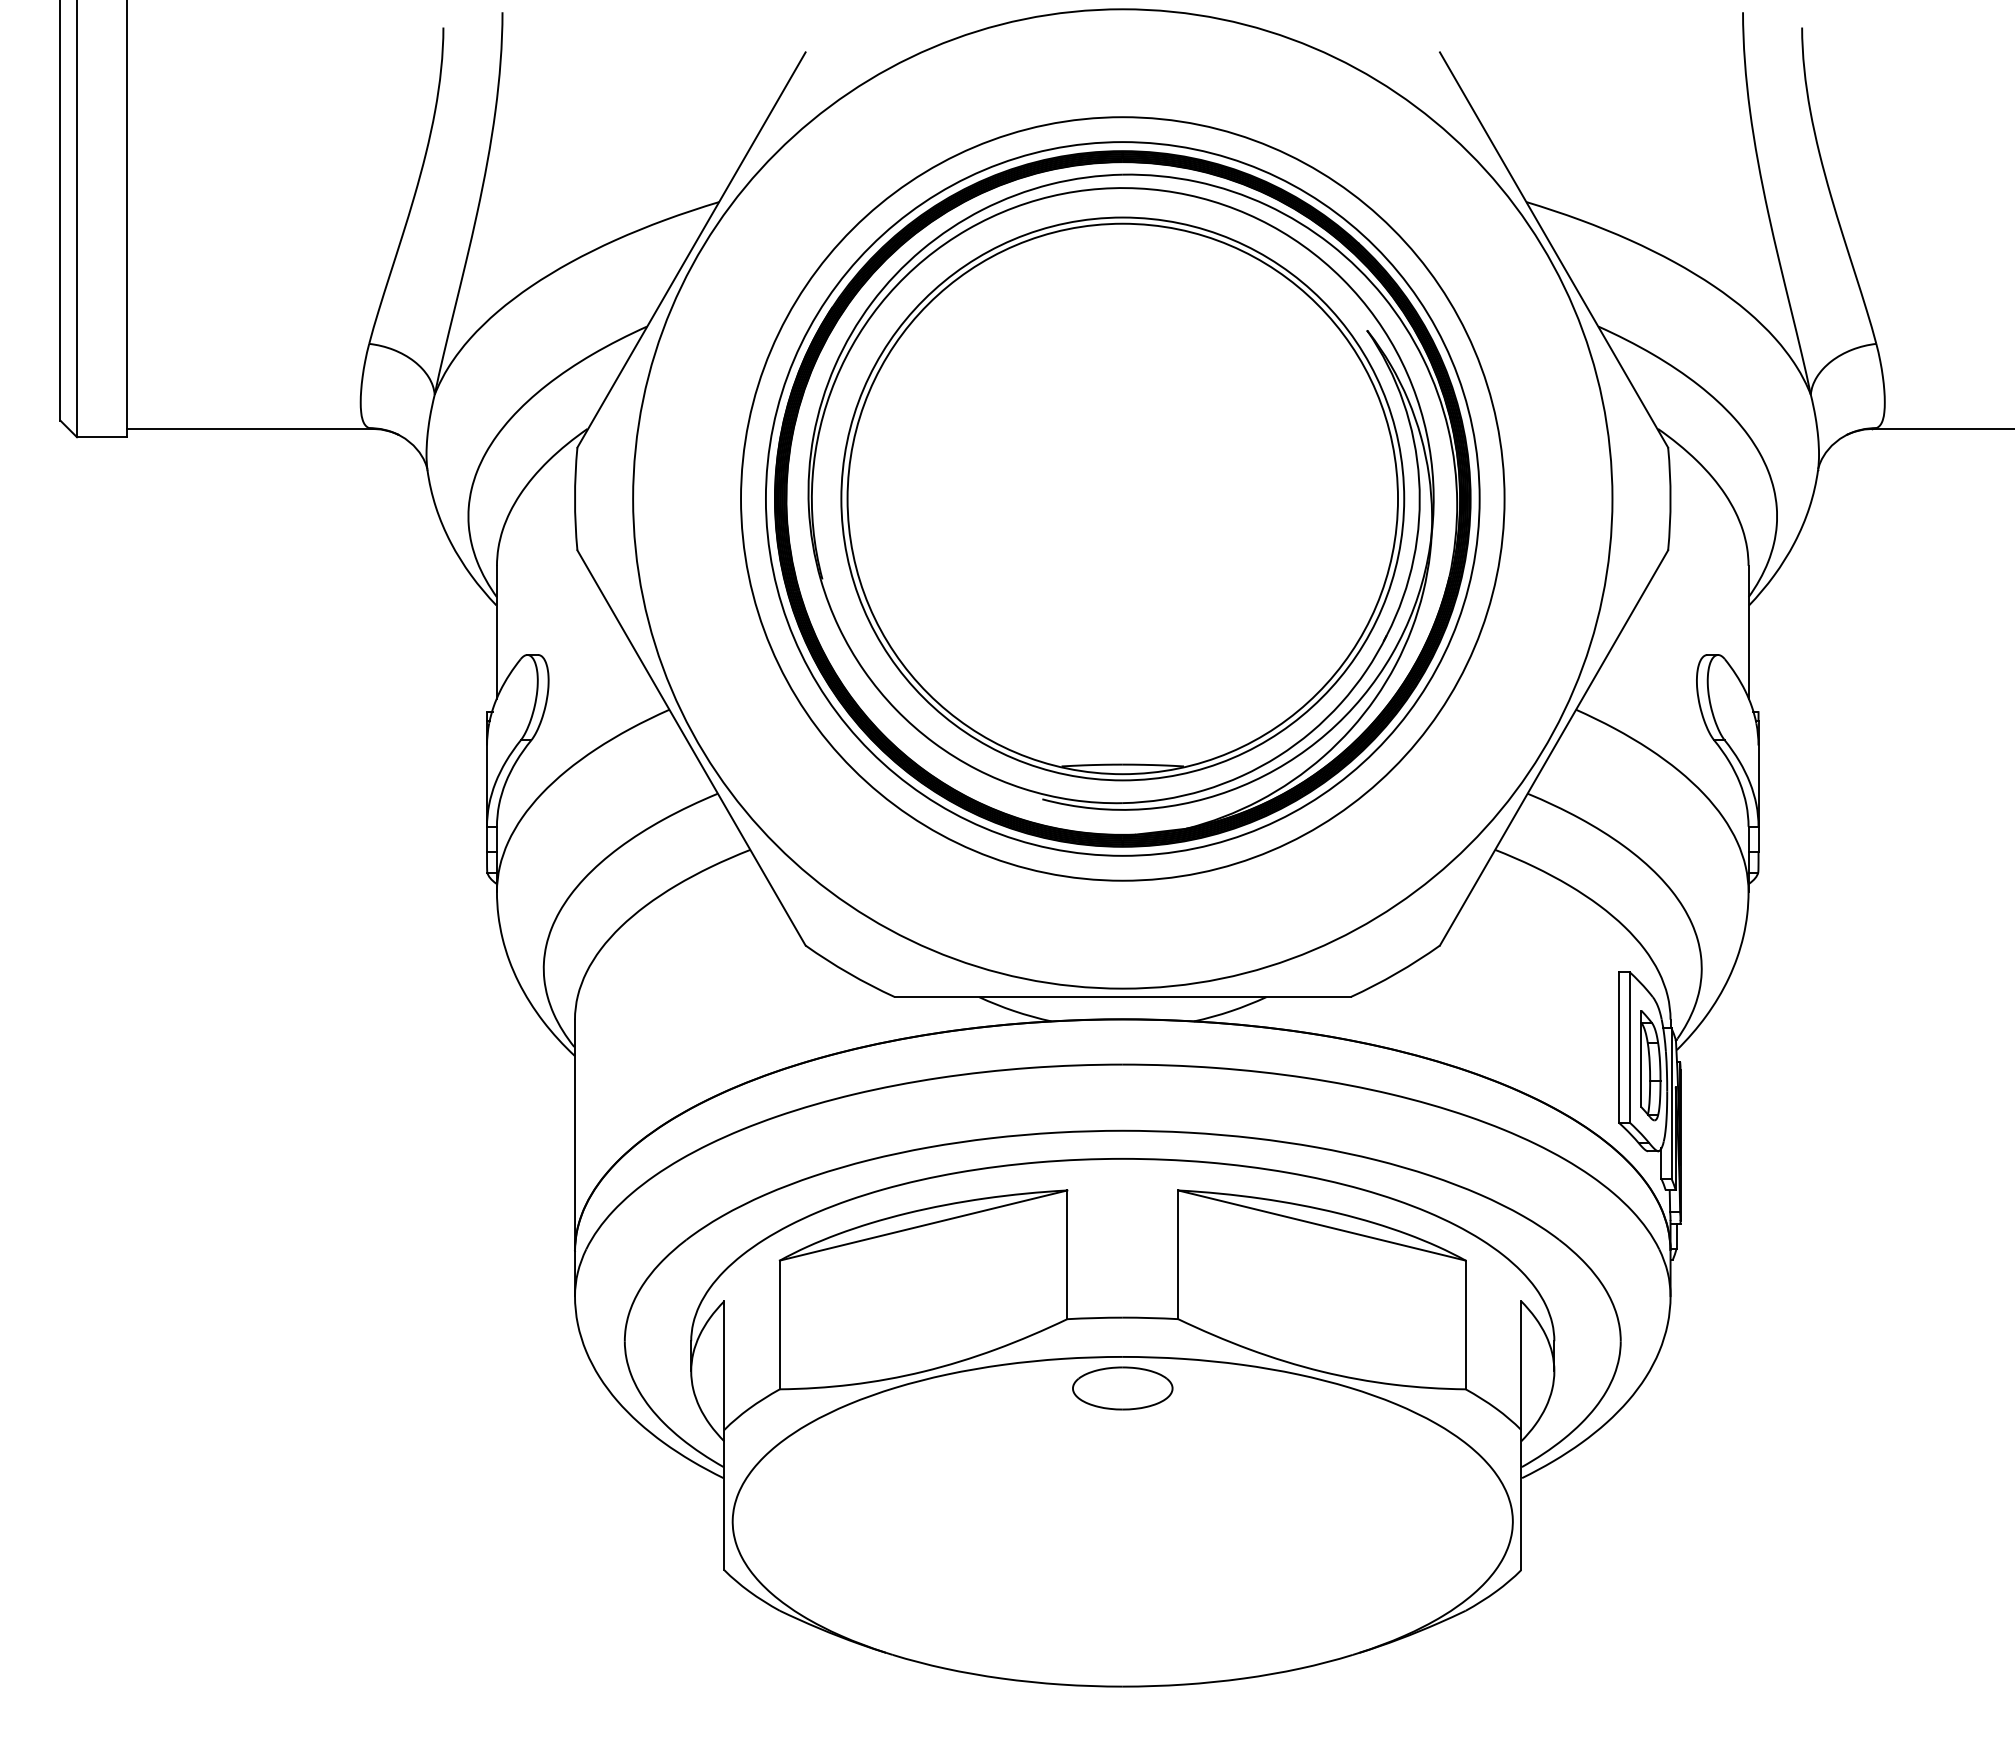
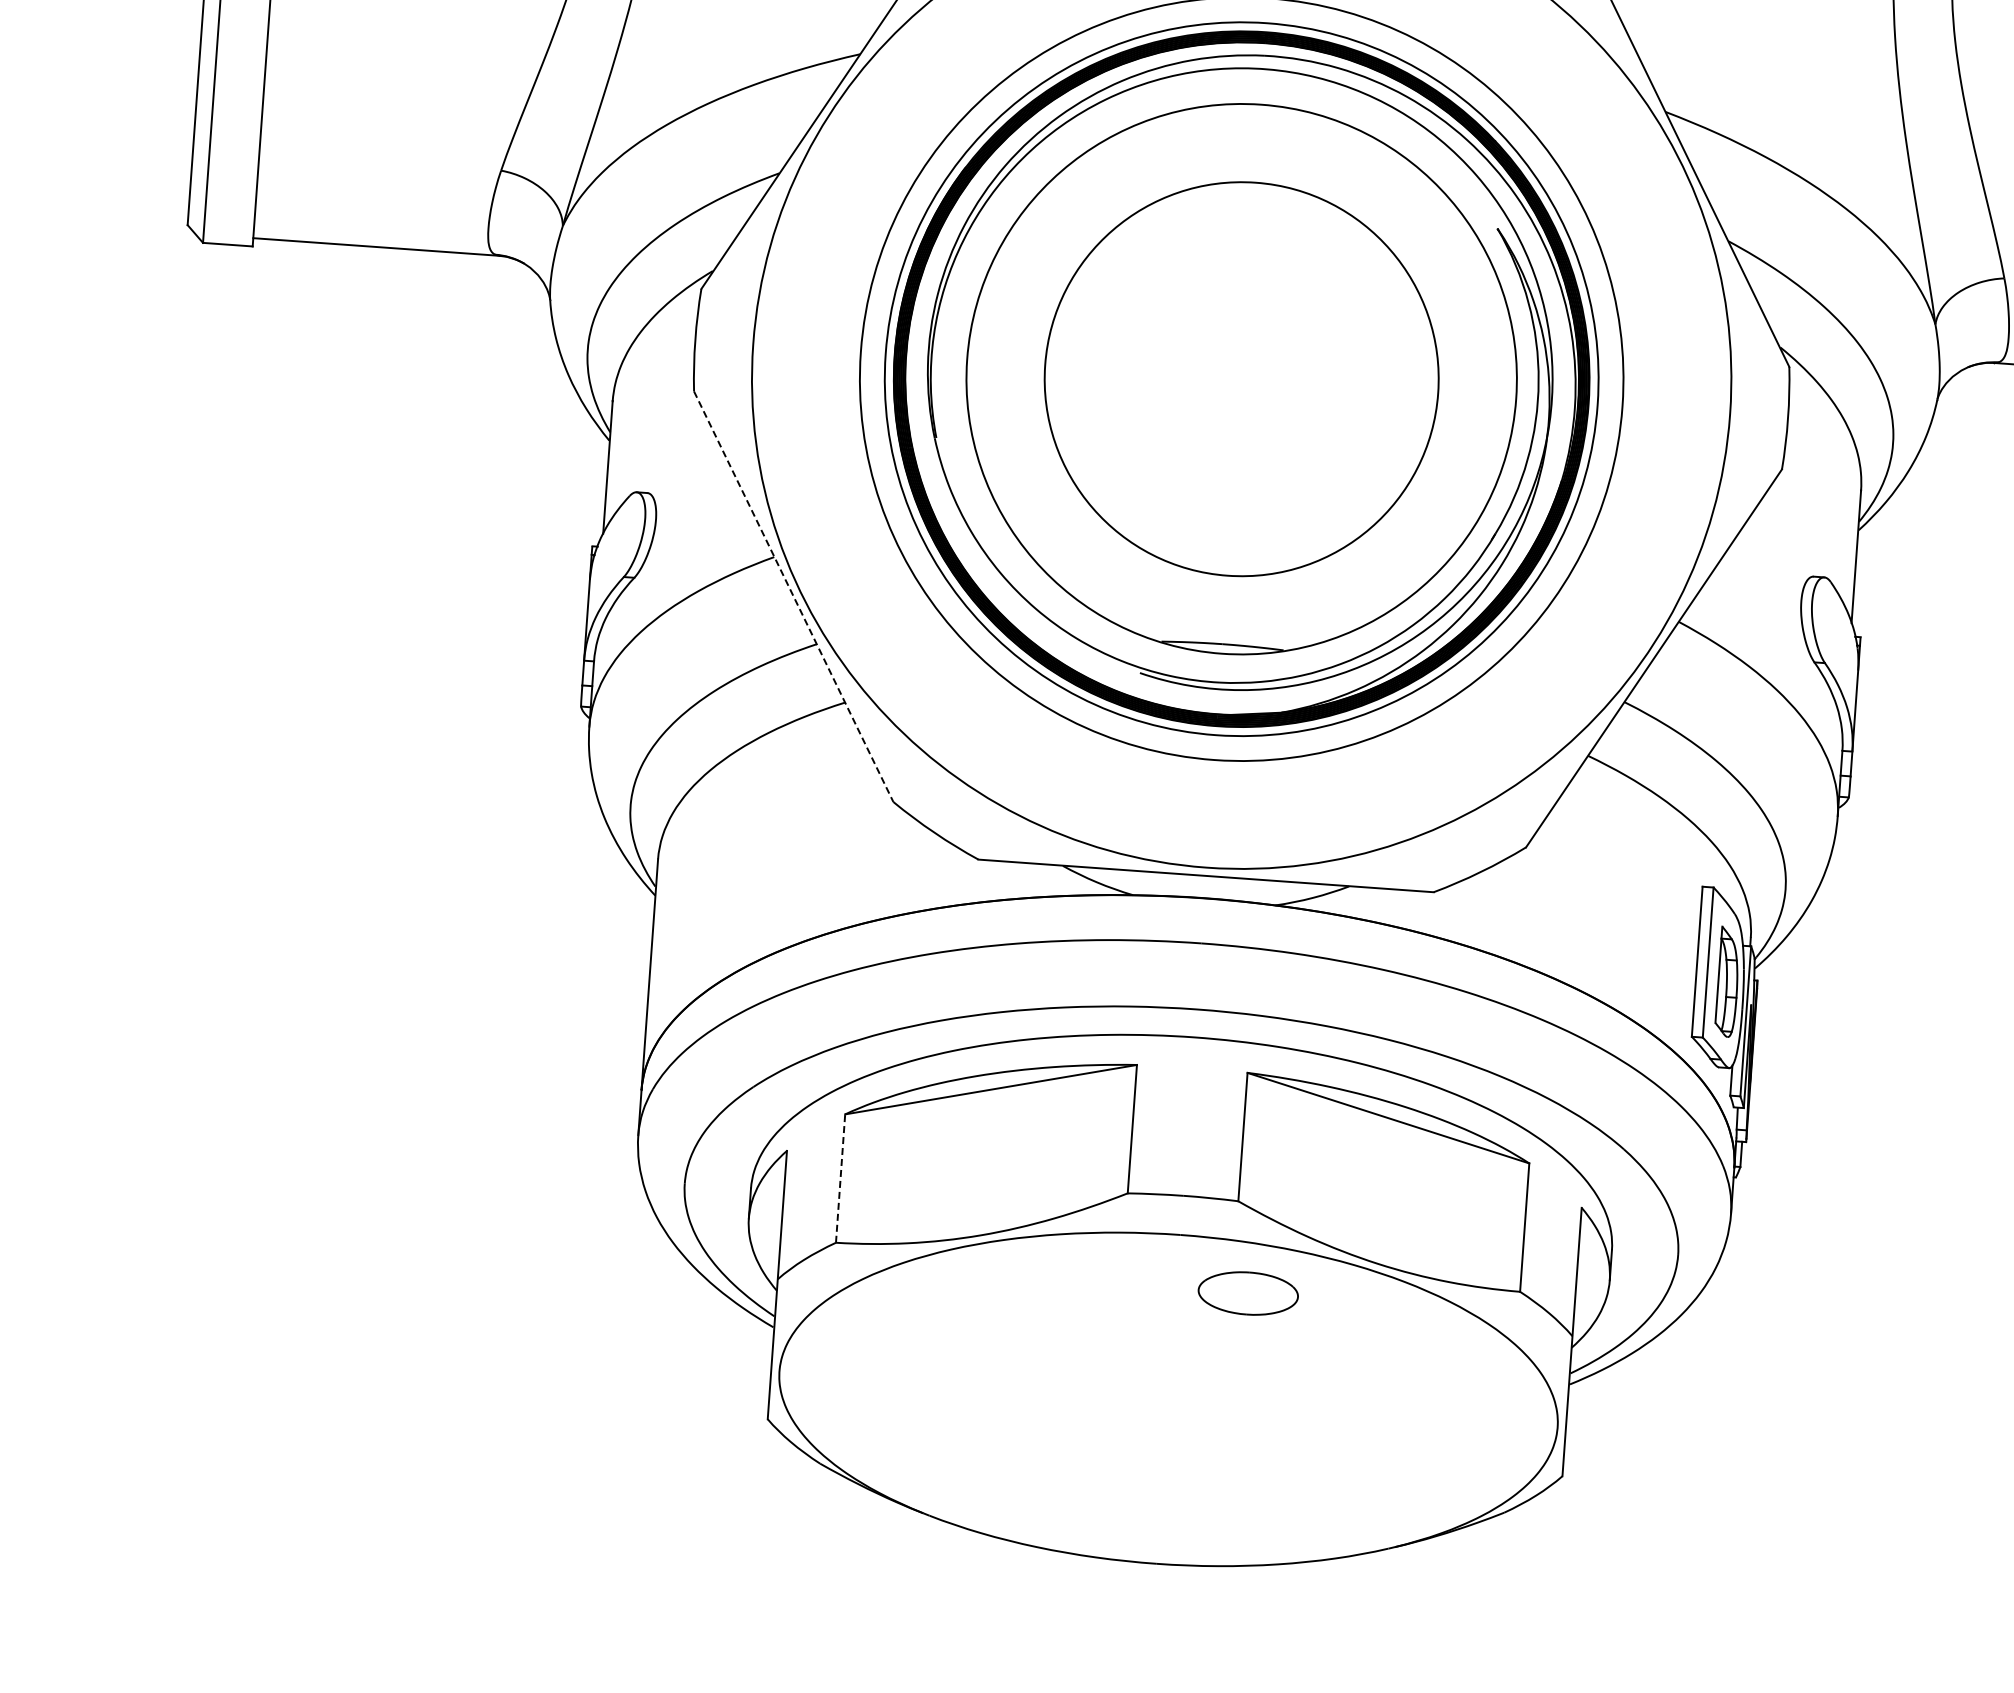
circle: (1122, 498) -> (1241, 378), size x0.7
line: (691, 748) -> (793, 597), solid -> dashed
line: (779, 1324) -> (840, 1178), solid -> dashed
part: (1122, 1388) -> (1248, 1293), moved

